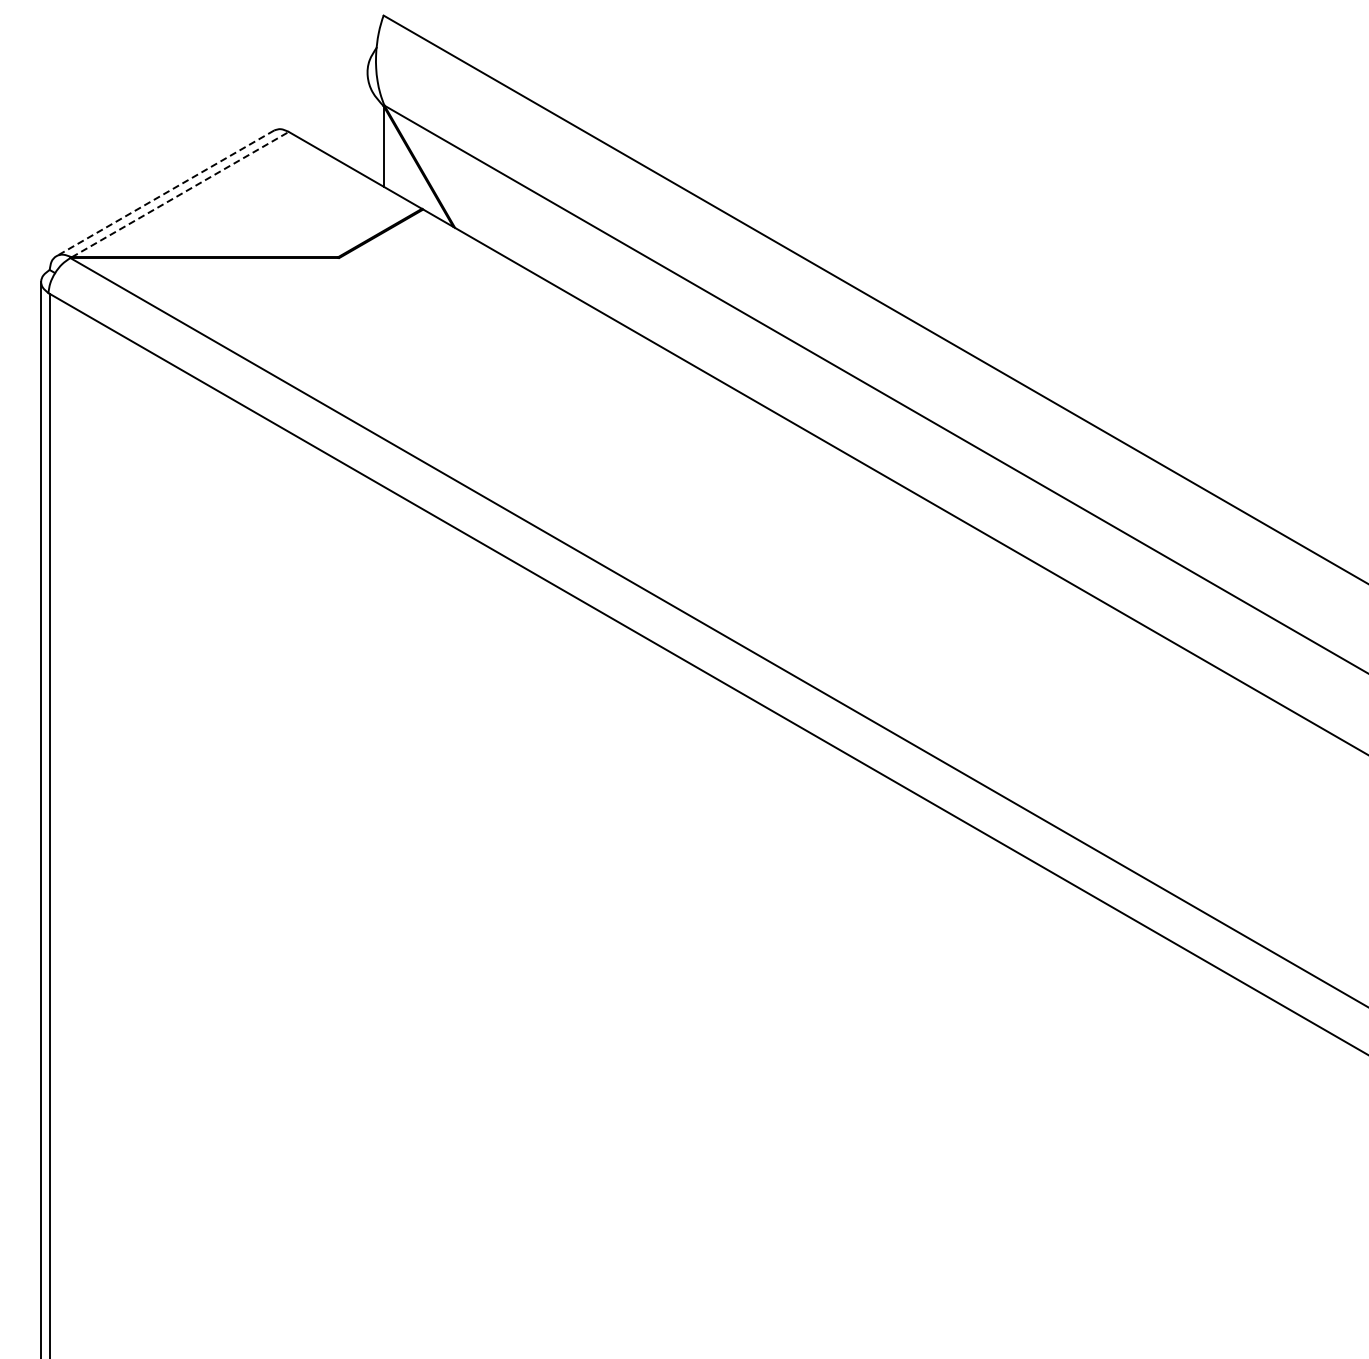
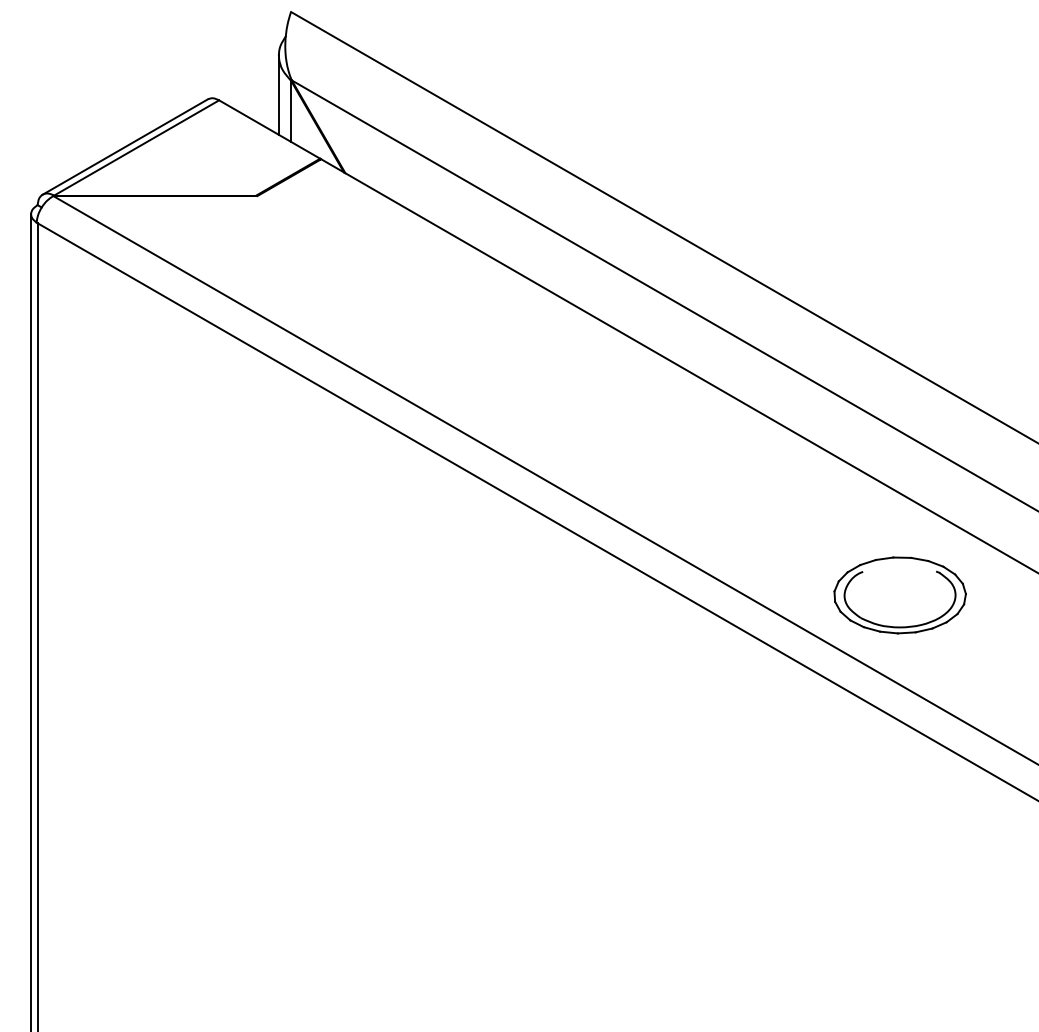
line: (367, 124) -> (278, 94), added
line: (164, 193) -> (124, 147), dashed -> solid
line: (180, 194) -> (136, 147), dashed -> solid
part: (1185, 784) -> (899, 595), added

